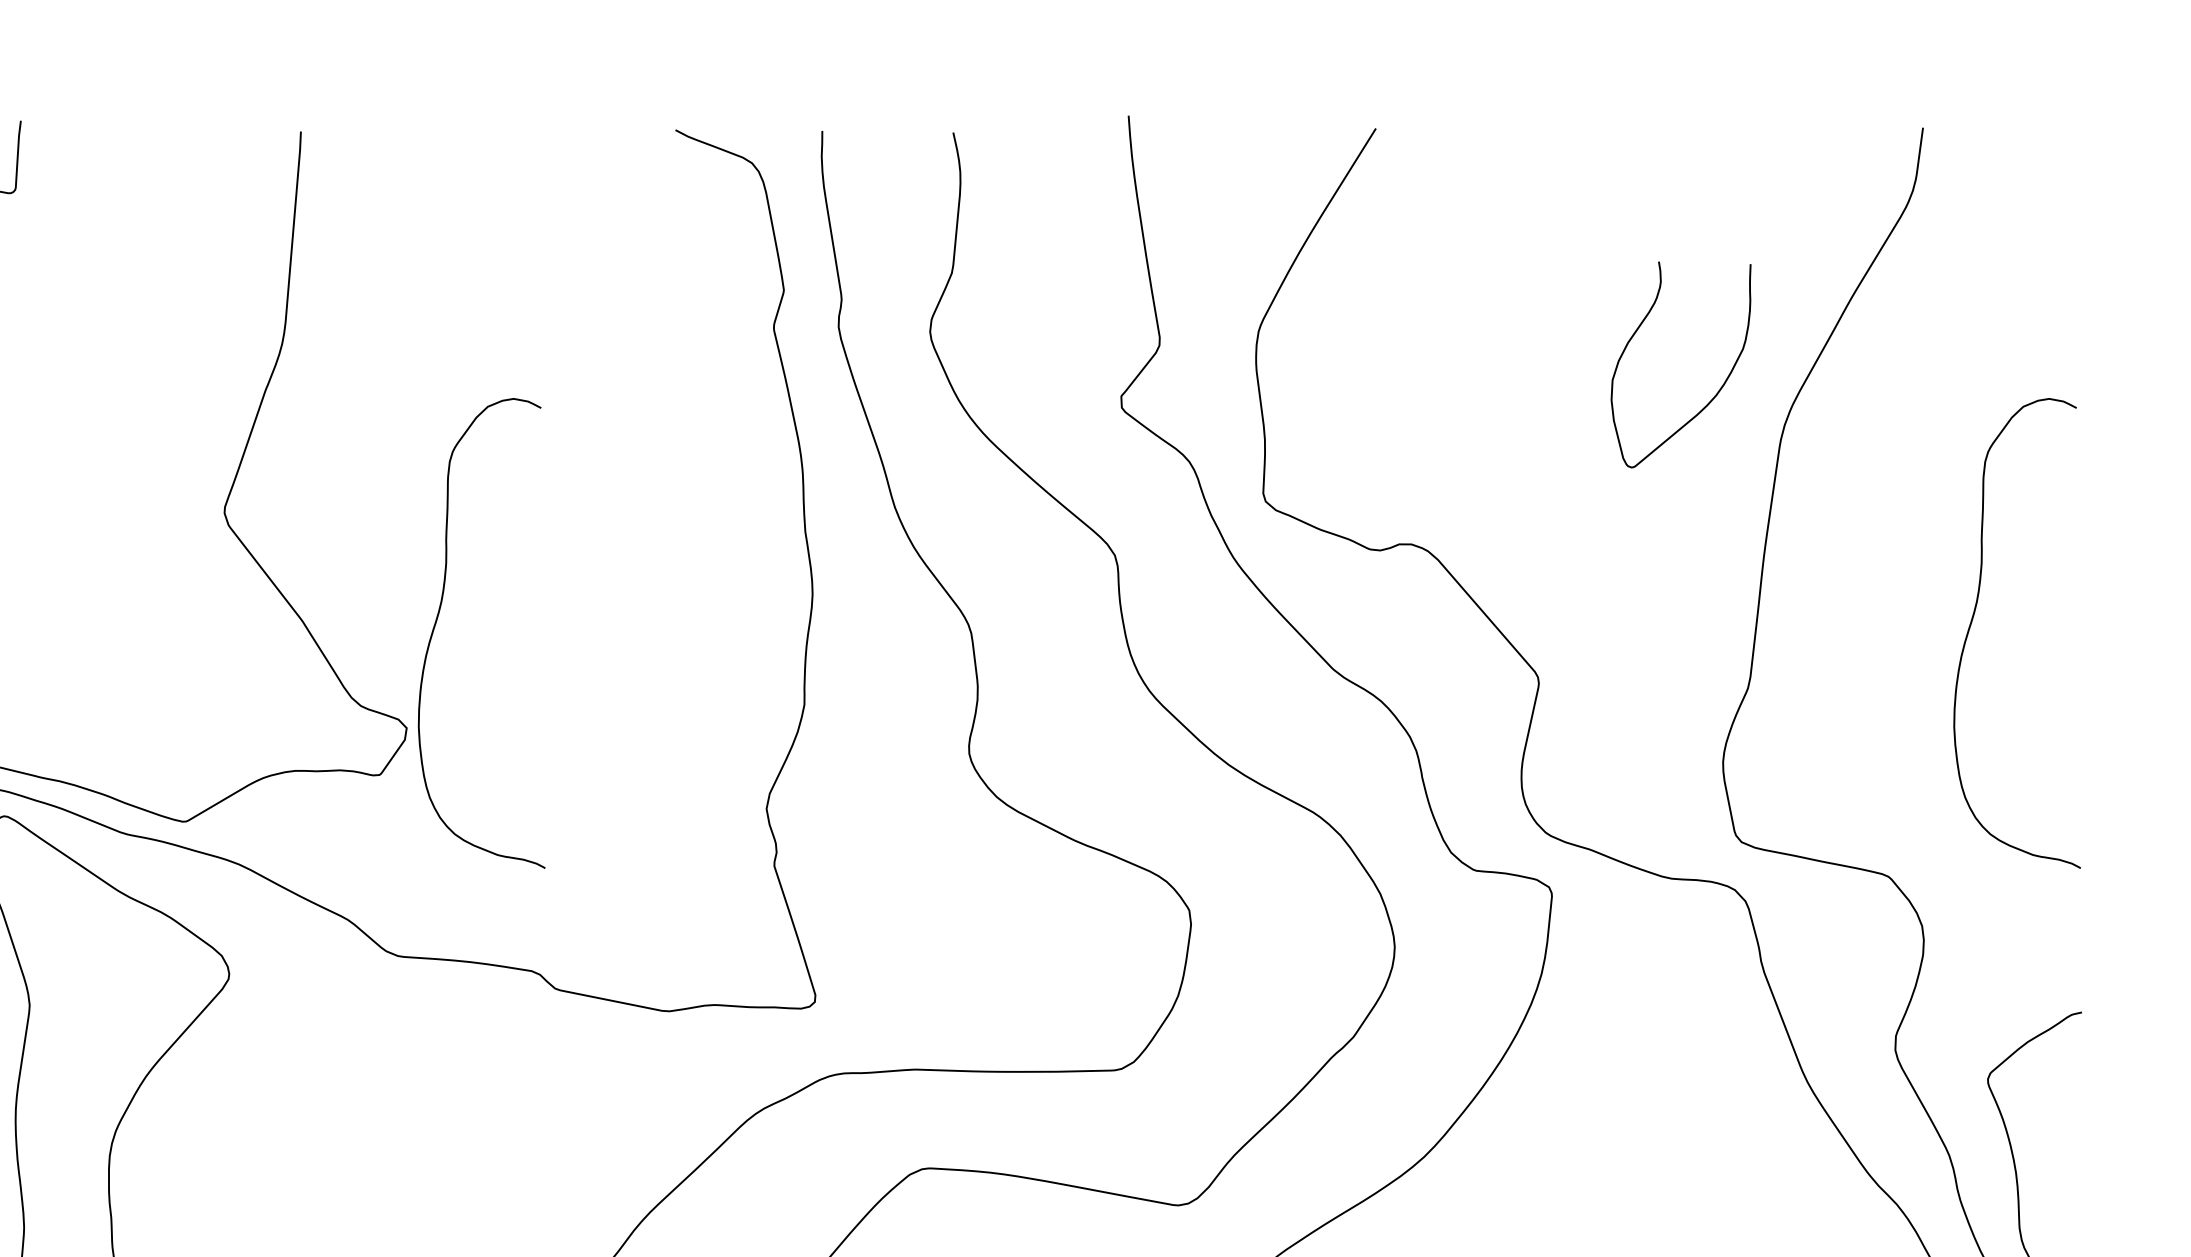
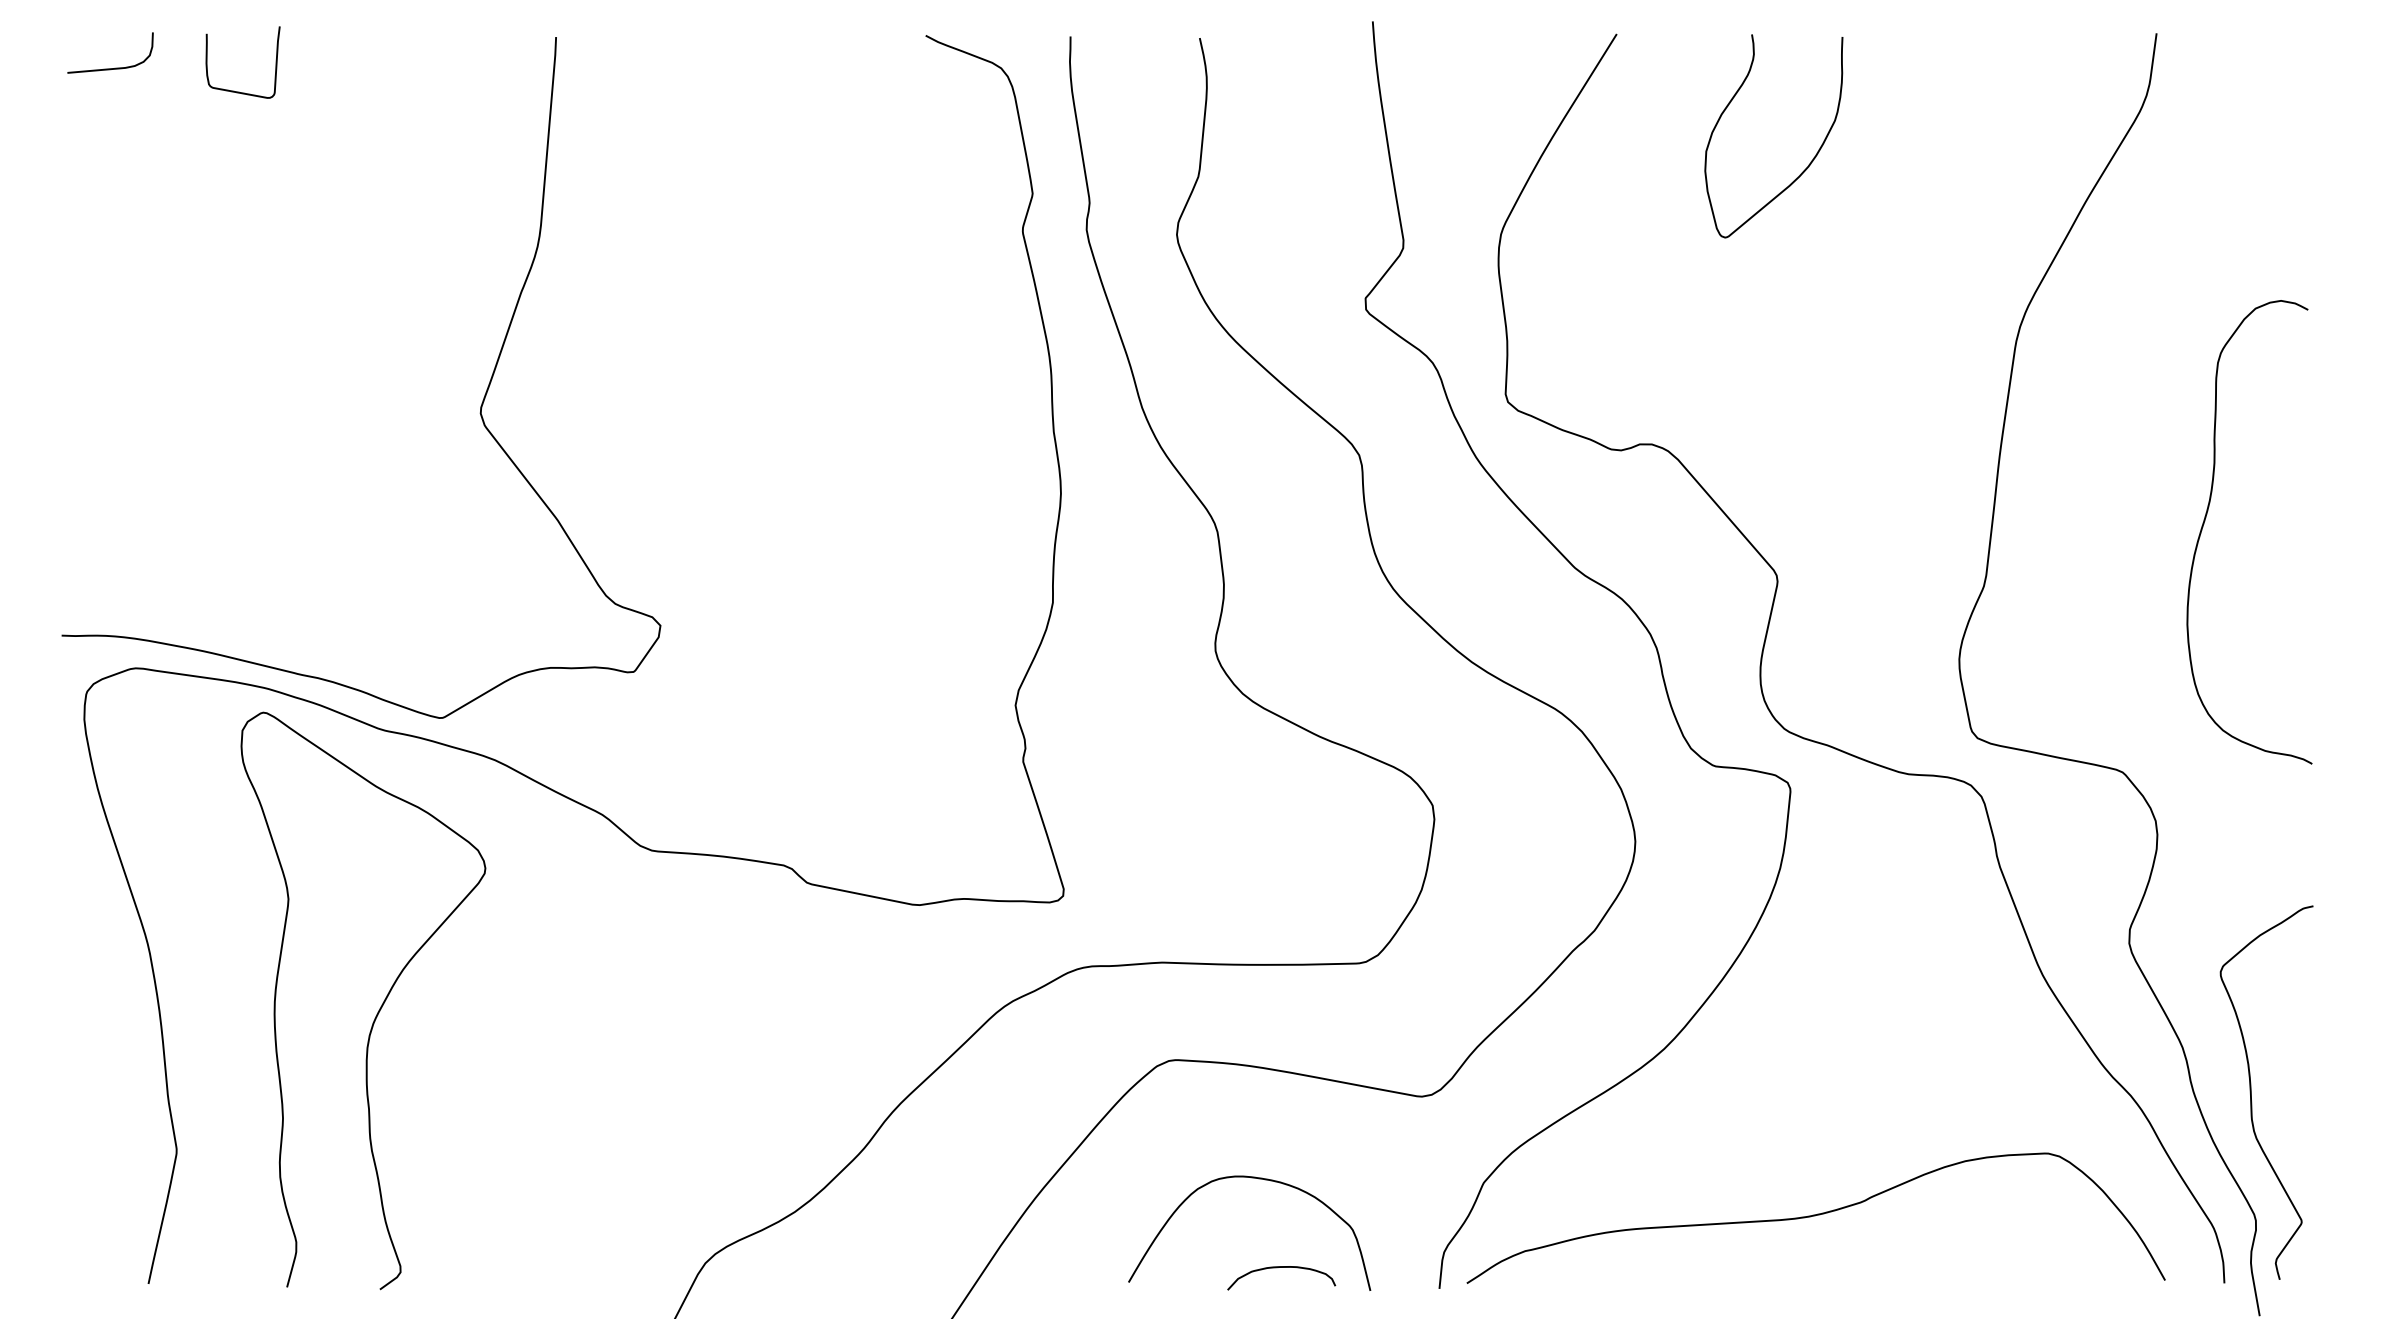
curve: (1718, 390) -> (1810, 161), moved
curve: (437, 622) -> (690, 521), removed

